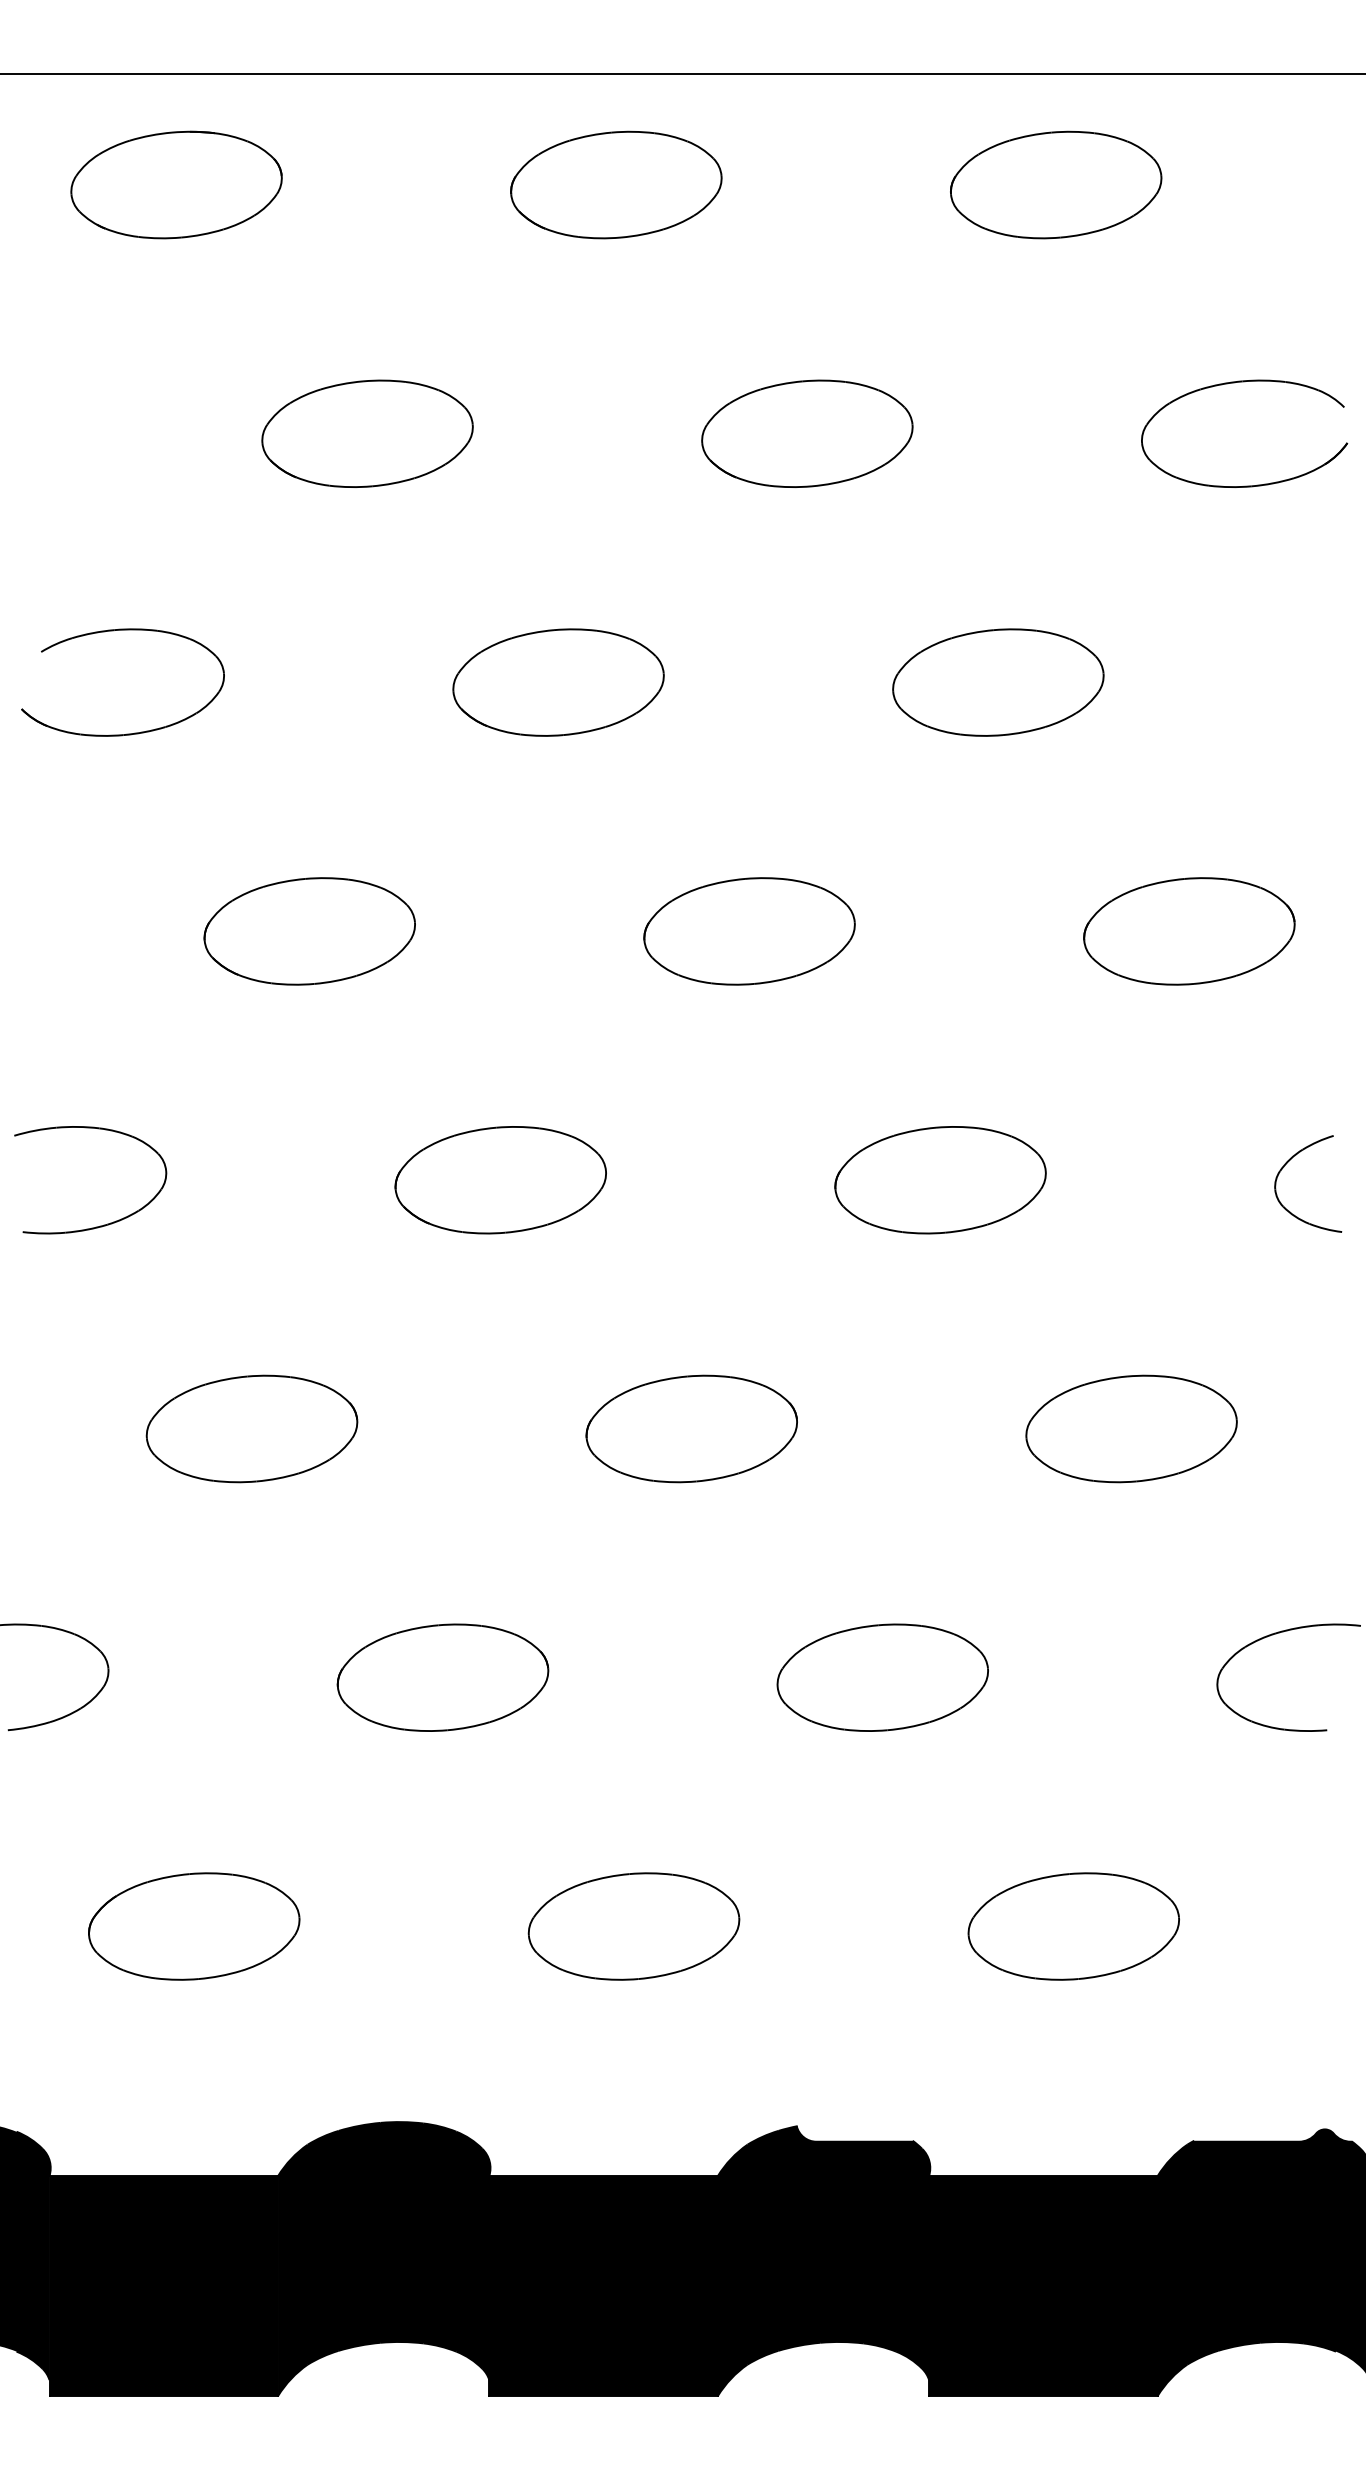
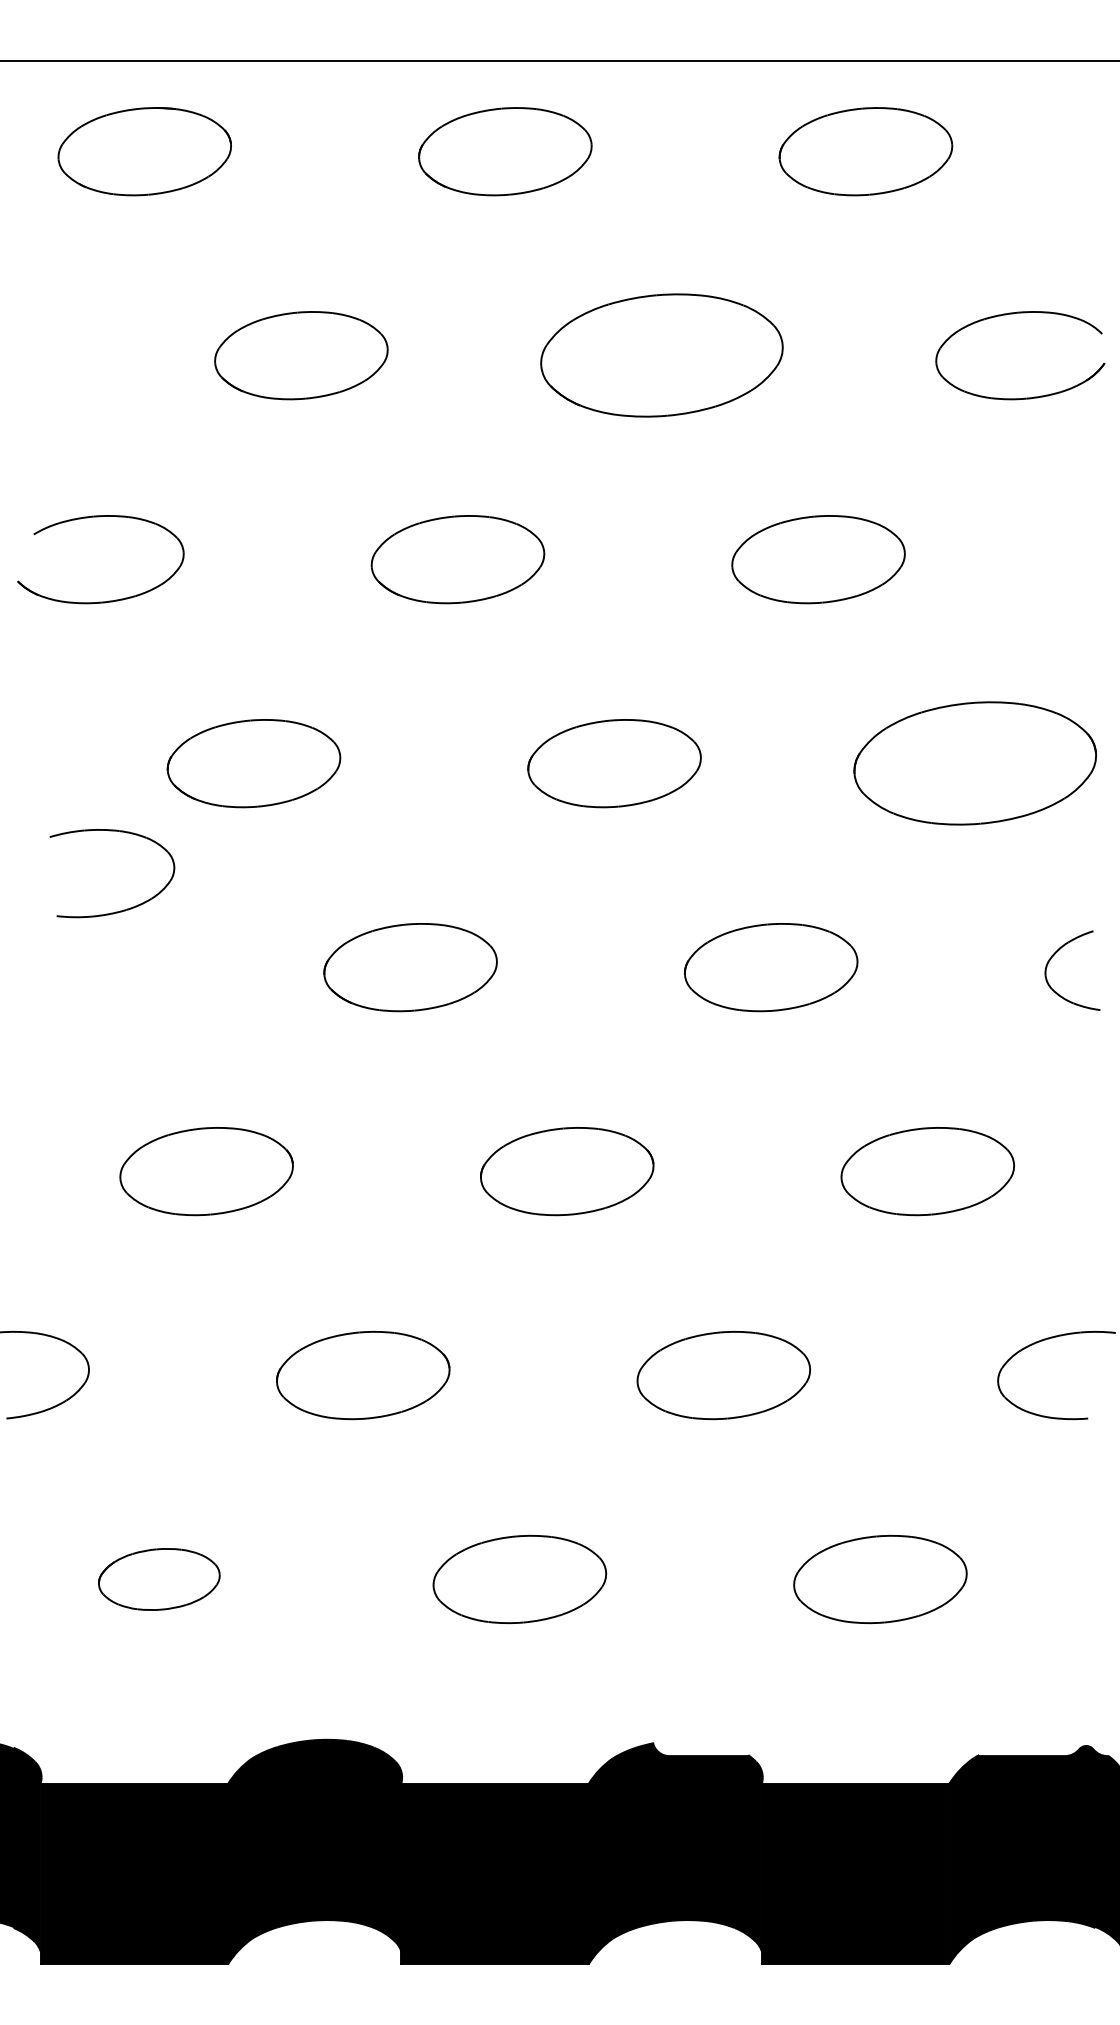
part: (806, 433) -> (661, 355), size x1.4
part: (1188, 931) -> (974, 763), size x1.4
part: (104, 1224) -> (123, 909), moved
part: (194, 1926) -> (159, 1579), size x0.7

